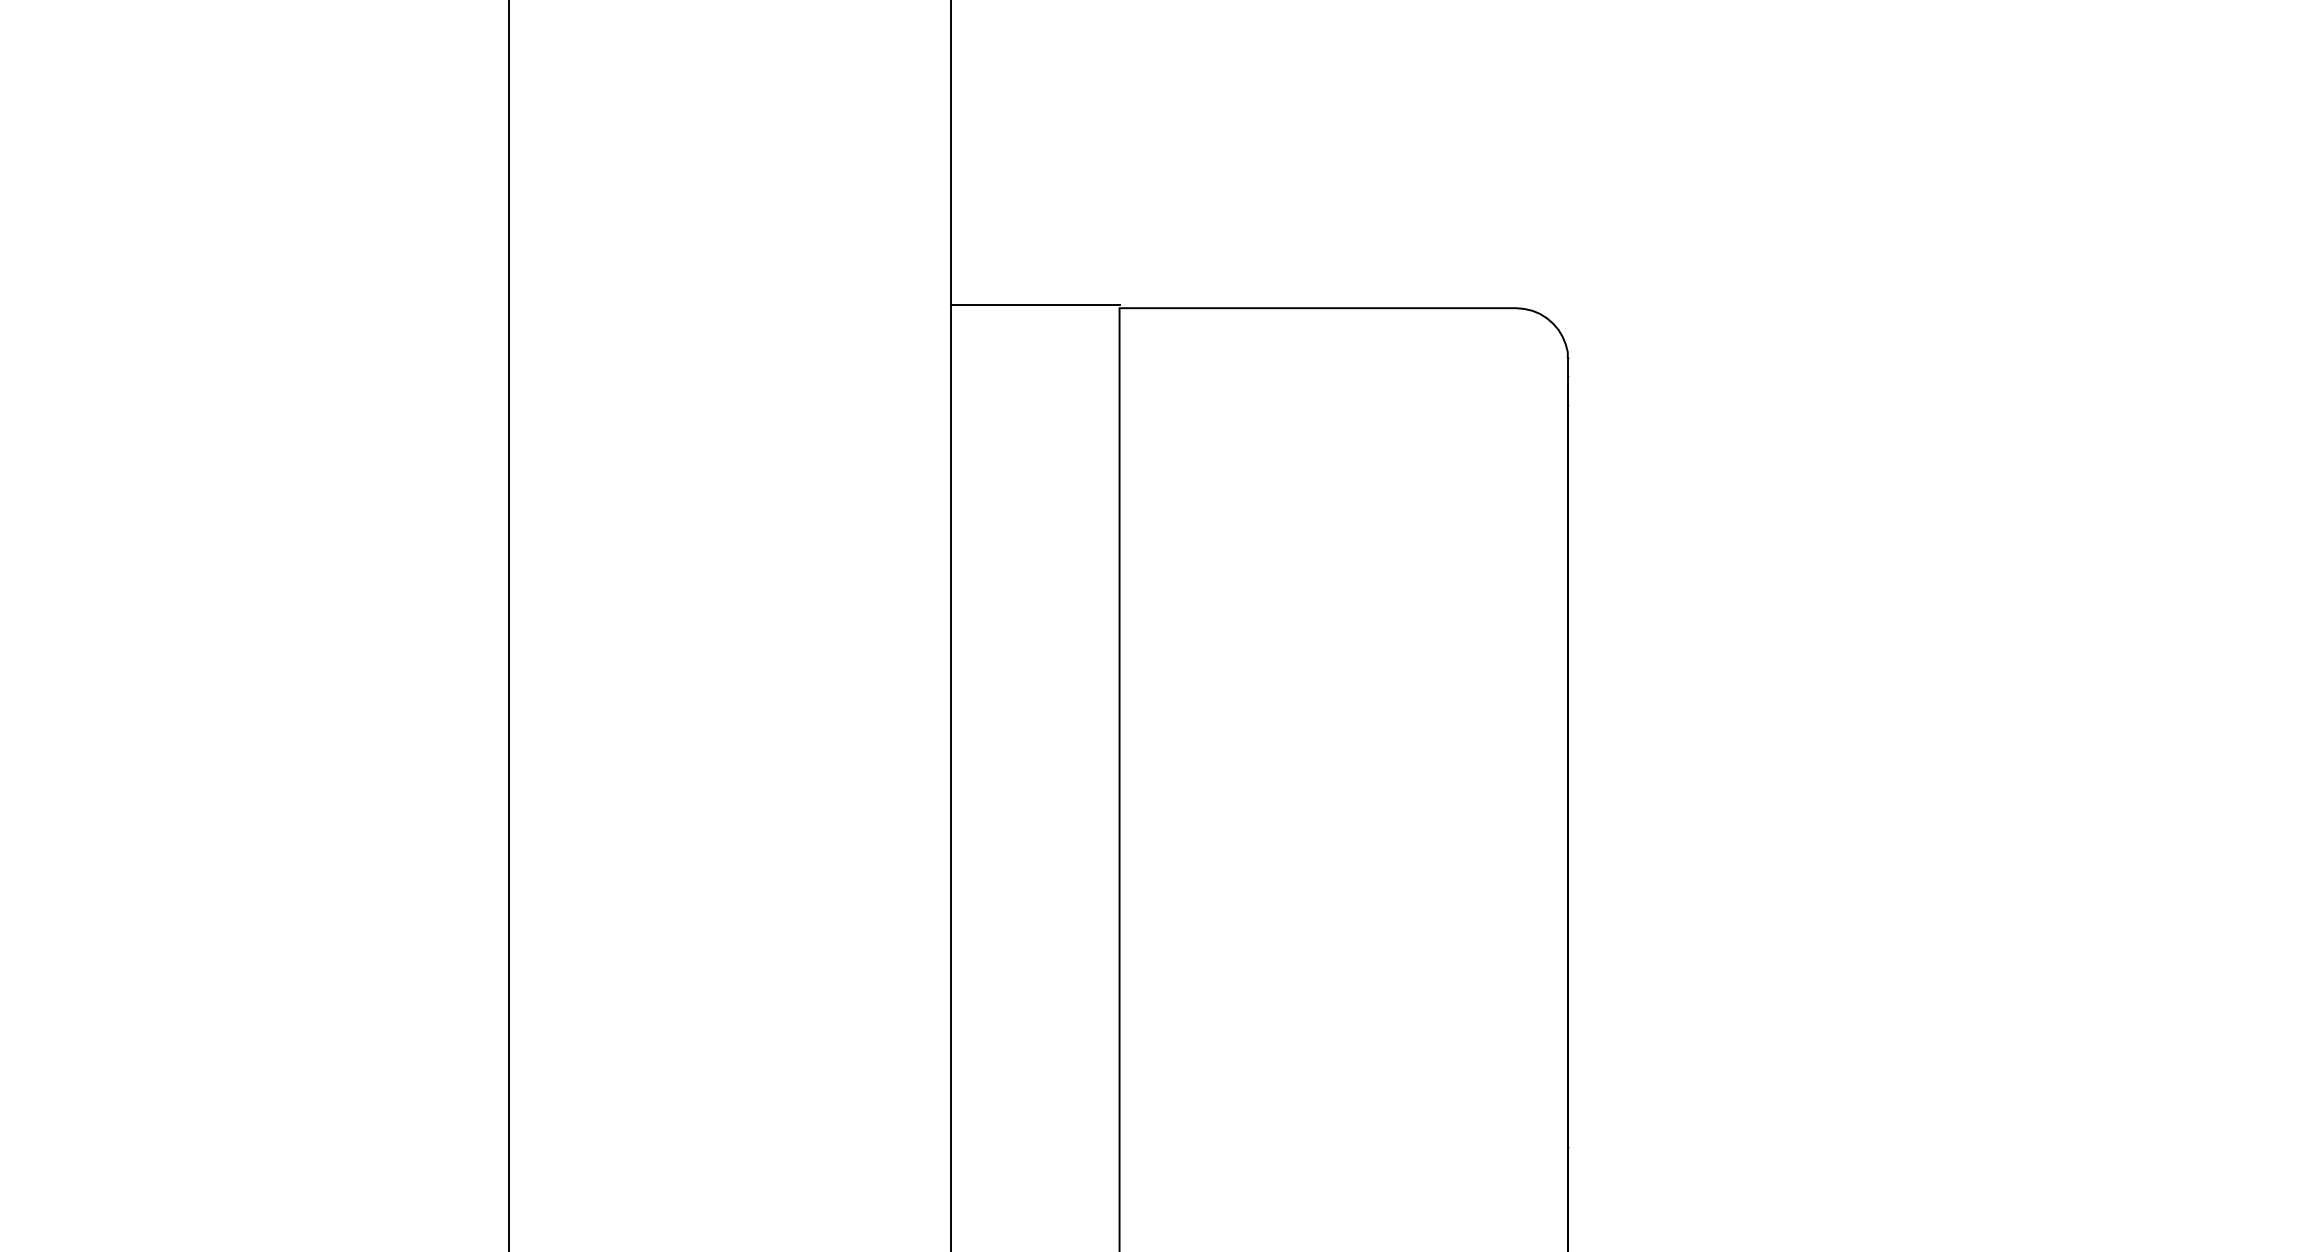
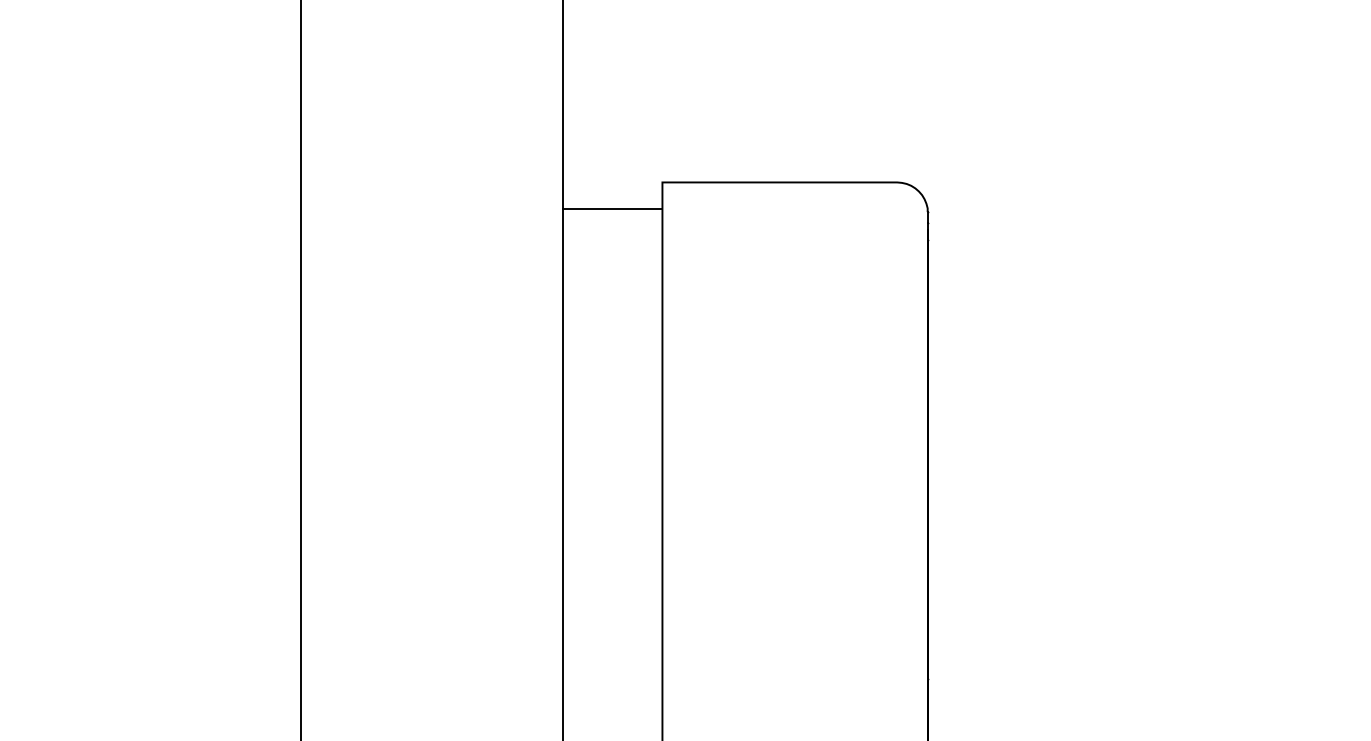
line: (1035, 304) -> (612, 208), moved

